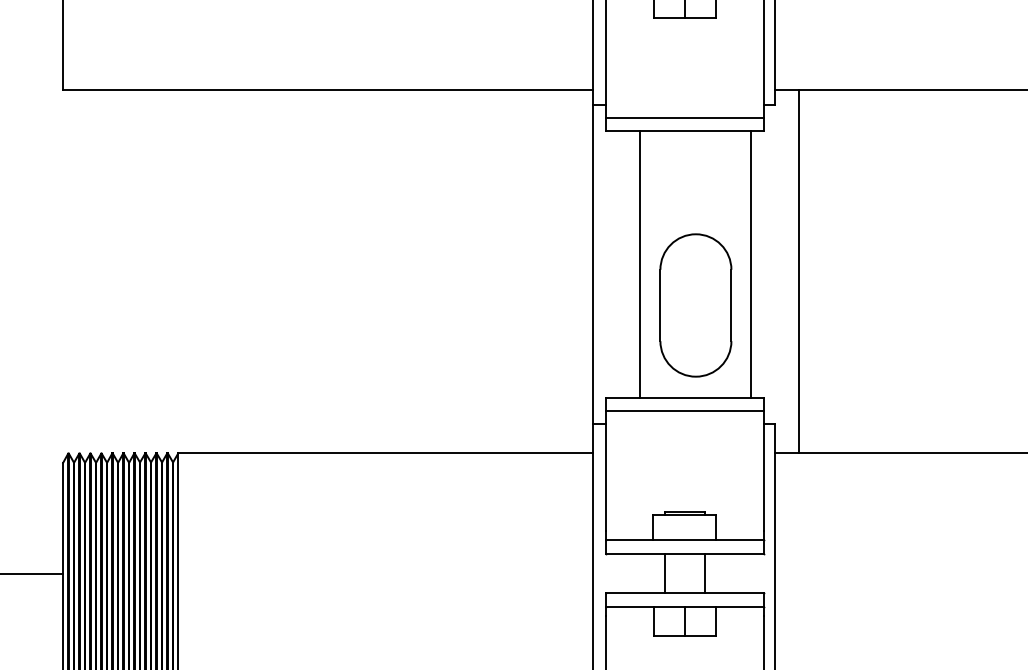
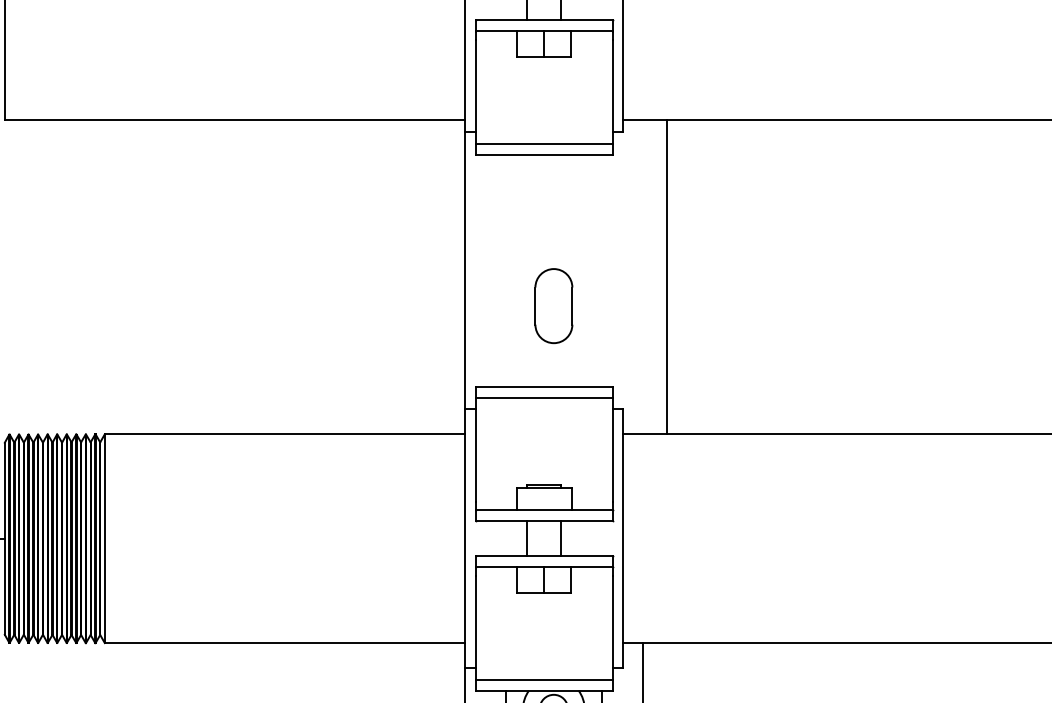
line: (640, 264) -> (505, 270), removed
line: (750, 264) -> (601, 270), removed
line: (799, 271) -> (667, 276), moved
part: (695, 304) -> (553, 305), size x0.6

